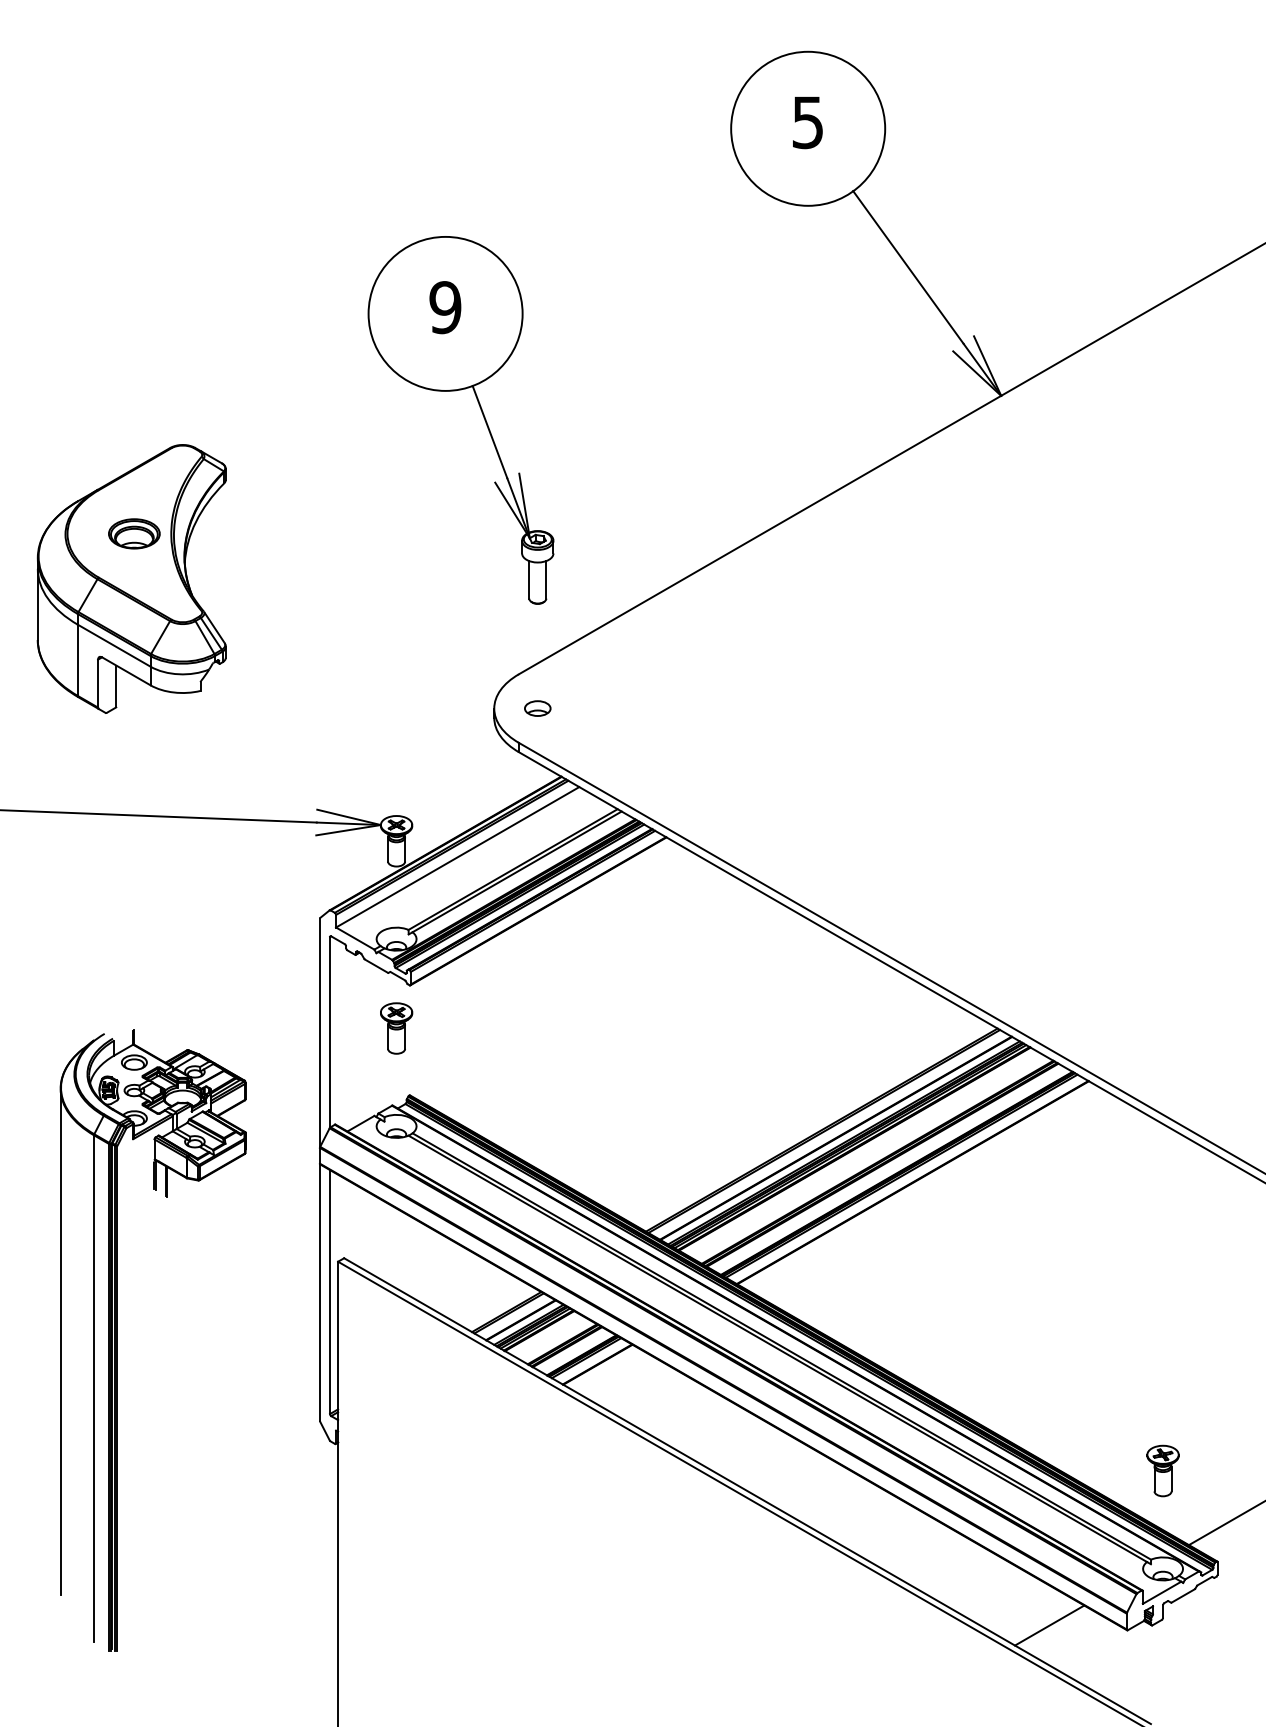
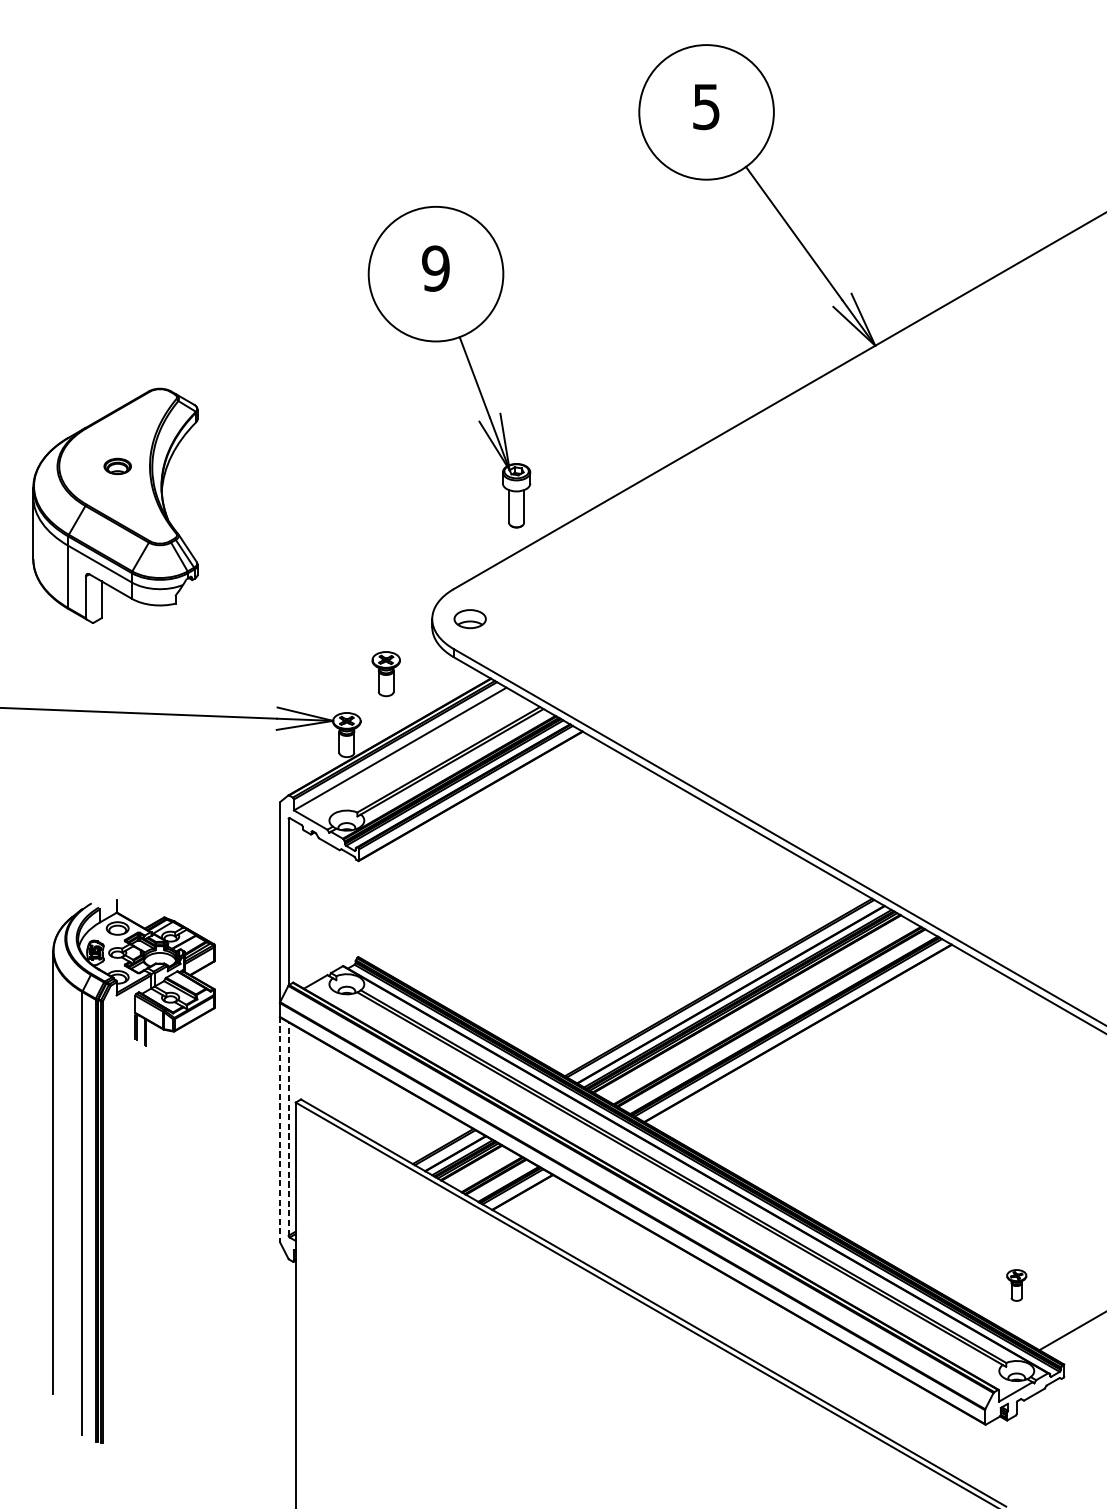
part: (480, 410) -> (466, 358), moved
part: (134, 533) -> (117, 466), size x0.6
part: (537, 708) -> (470, 619), size x1.4
part: (396, 1028) -> (386, 674), moved
line: (319, 1292) -> (279, 1129), solid -> dashed
line: (330, 1292) -> (289, 1129), solid -> dashed
part: (1162, 1470) -> (1016, 1285), size x0.7
line: (1049, 1625) -> (917, 1420), removed

